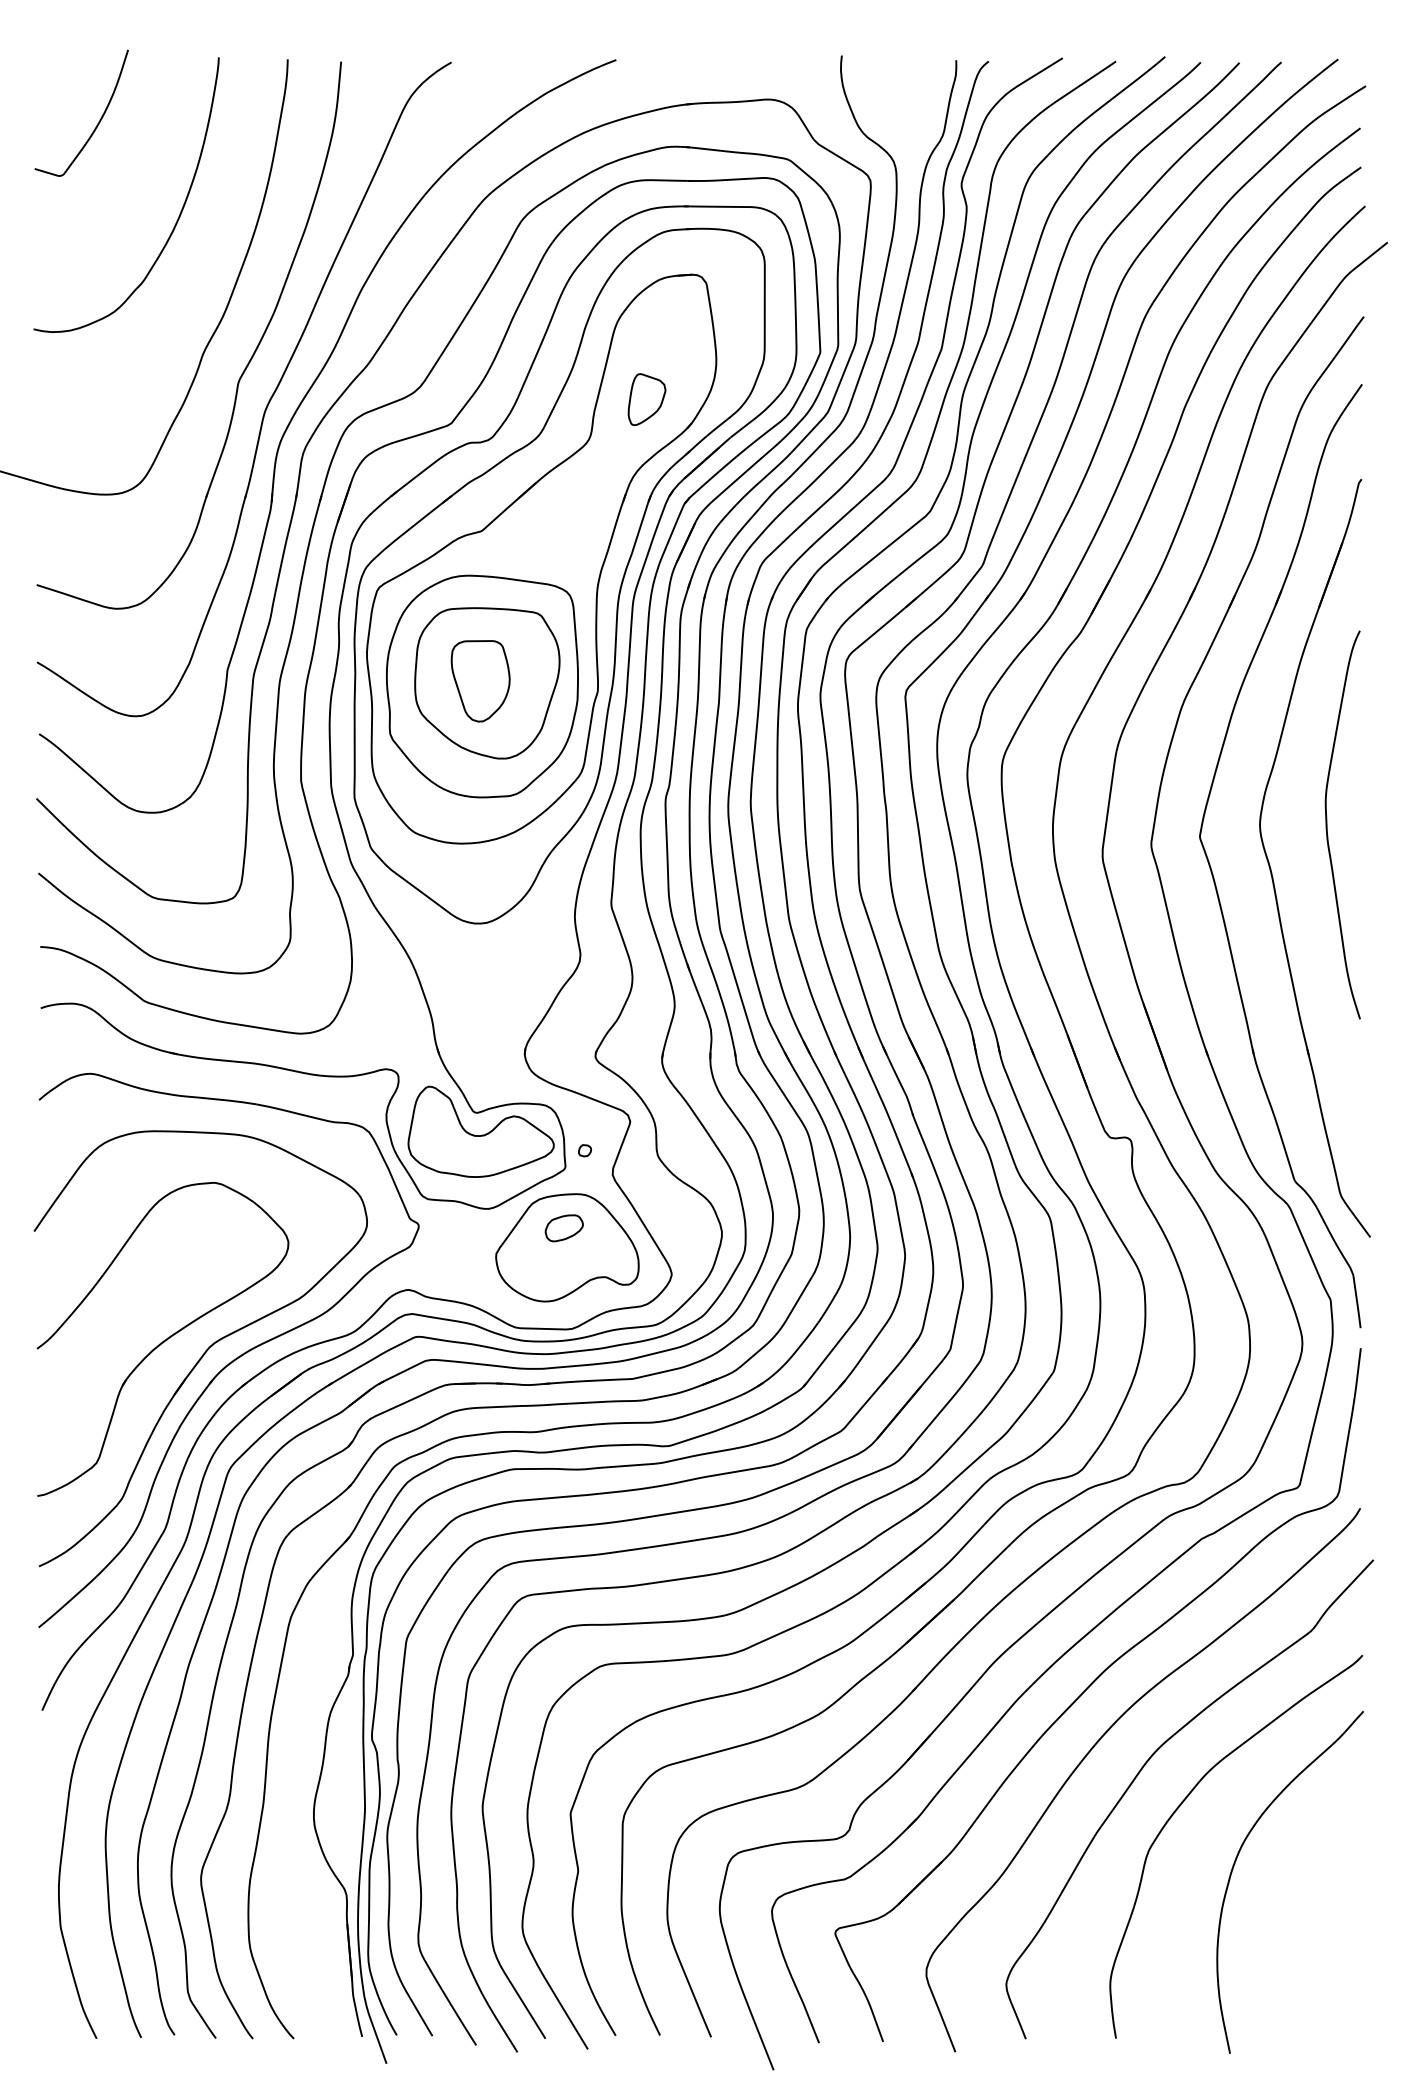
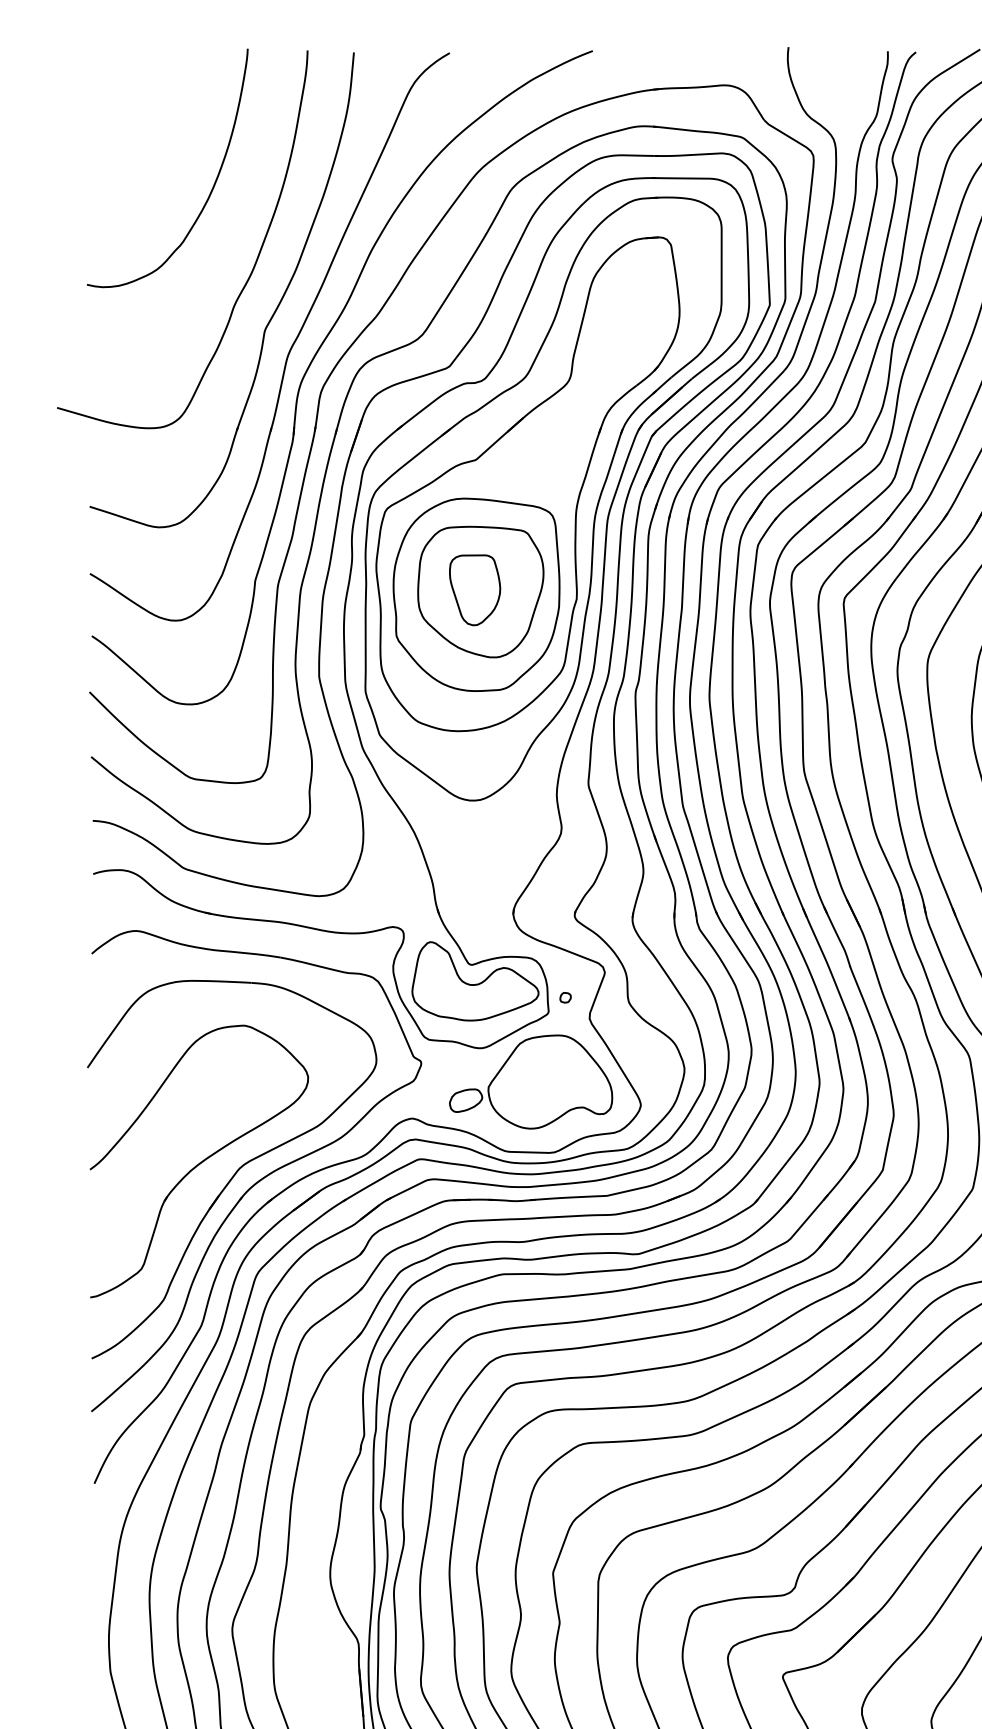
curve: (98, 121) -> (143, 104), removed
part: (646, 399) -> (618, 345), removed
part: (563, 1228) -> (465, 1100), moved

